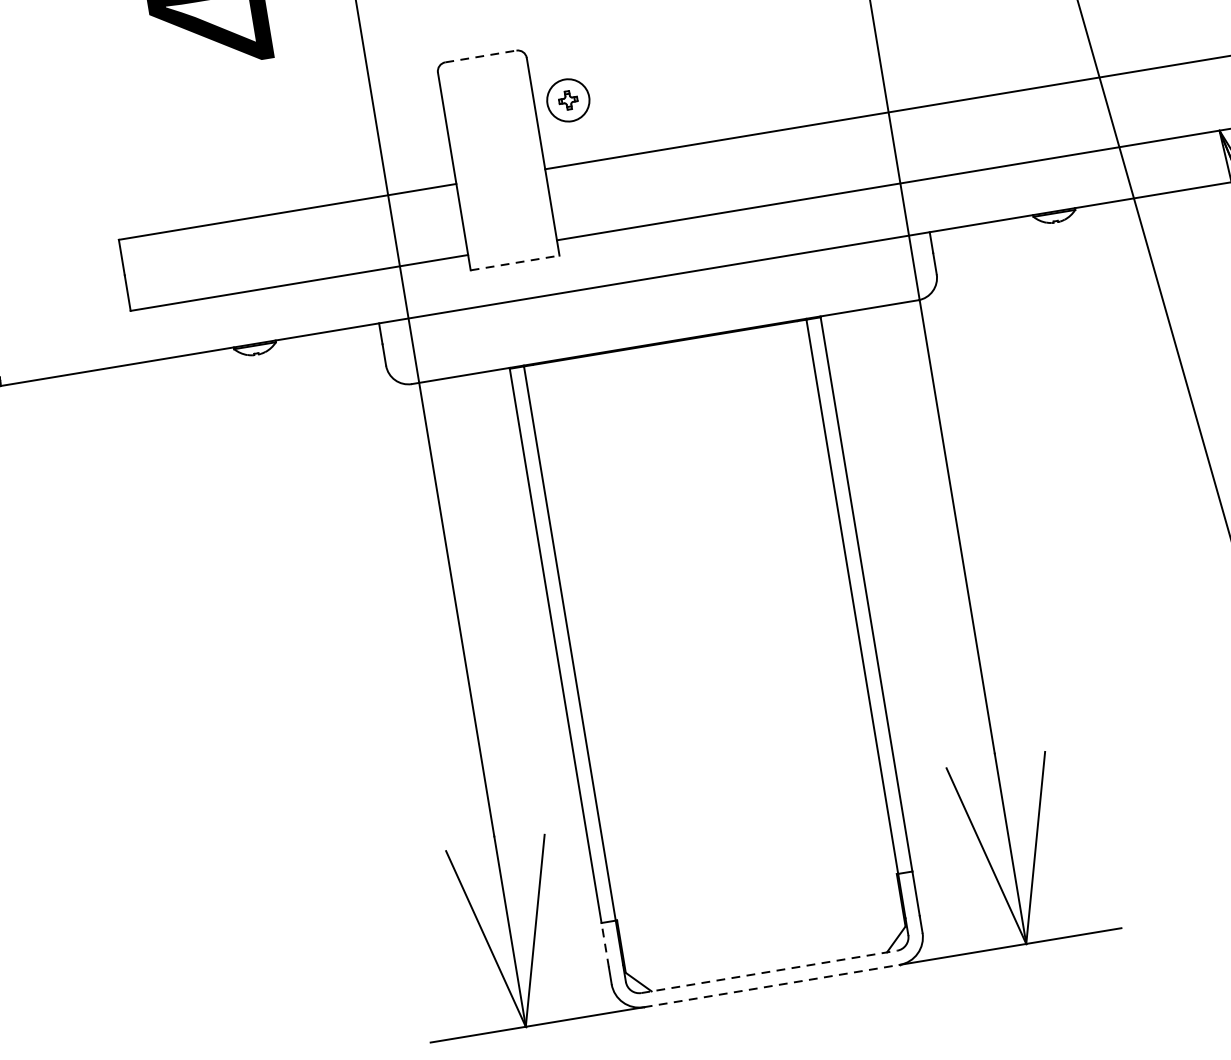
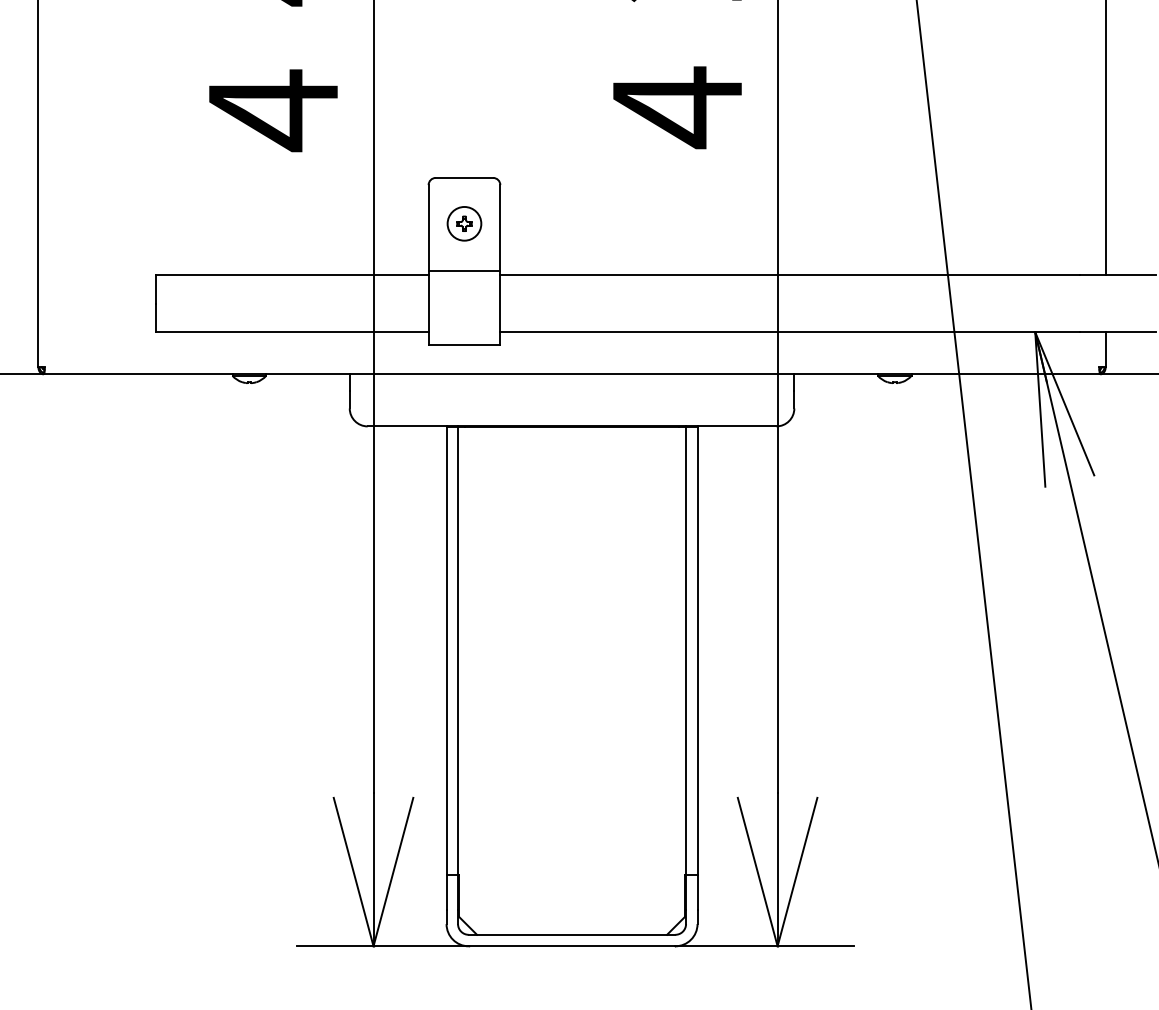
line: (480, 55) -> (464, 177), dashed -> solid
part: (568, 100) -> (464, 223), moved
line: (500, 172) -> (464, 271), added
line: (515, 262) -> (464, 344), dashed -> solid
line: (605, 945) -> (446, 892), dashed -> solid
line: (769, 971) -> (572, 934), dashed -> solid
line: (772, 986) -> (572, 946), dashed -> solid

